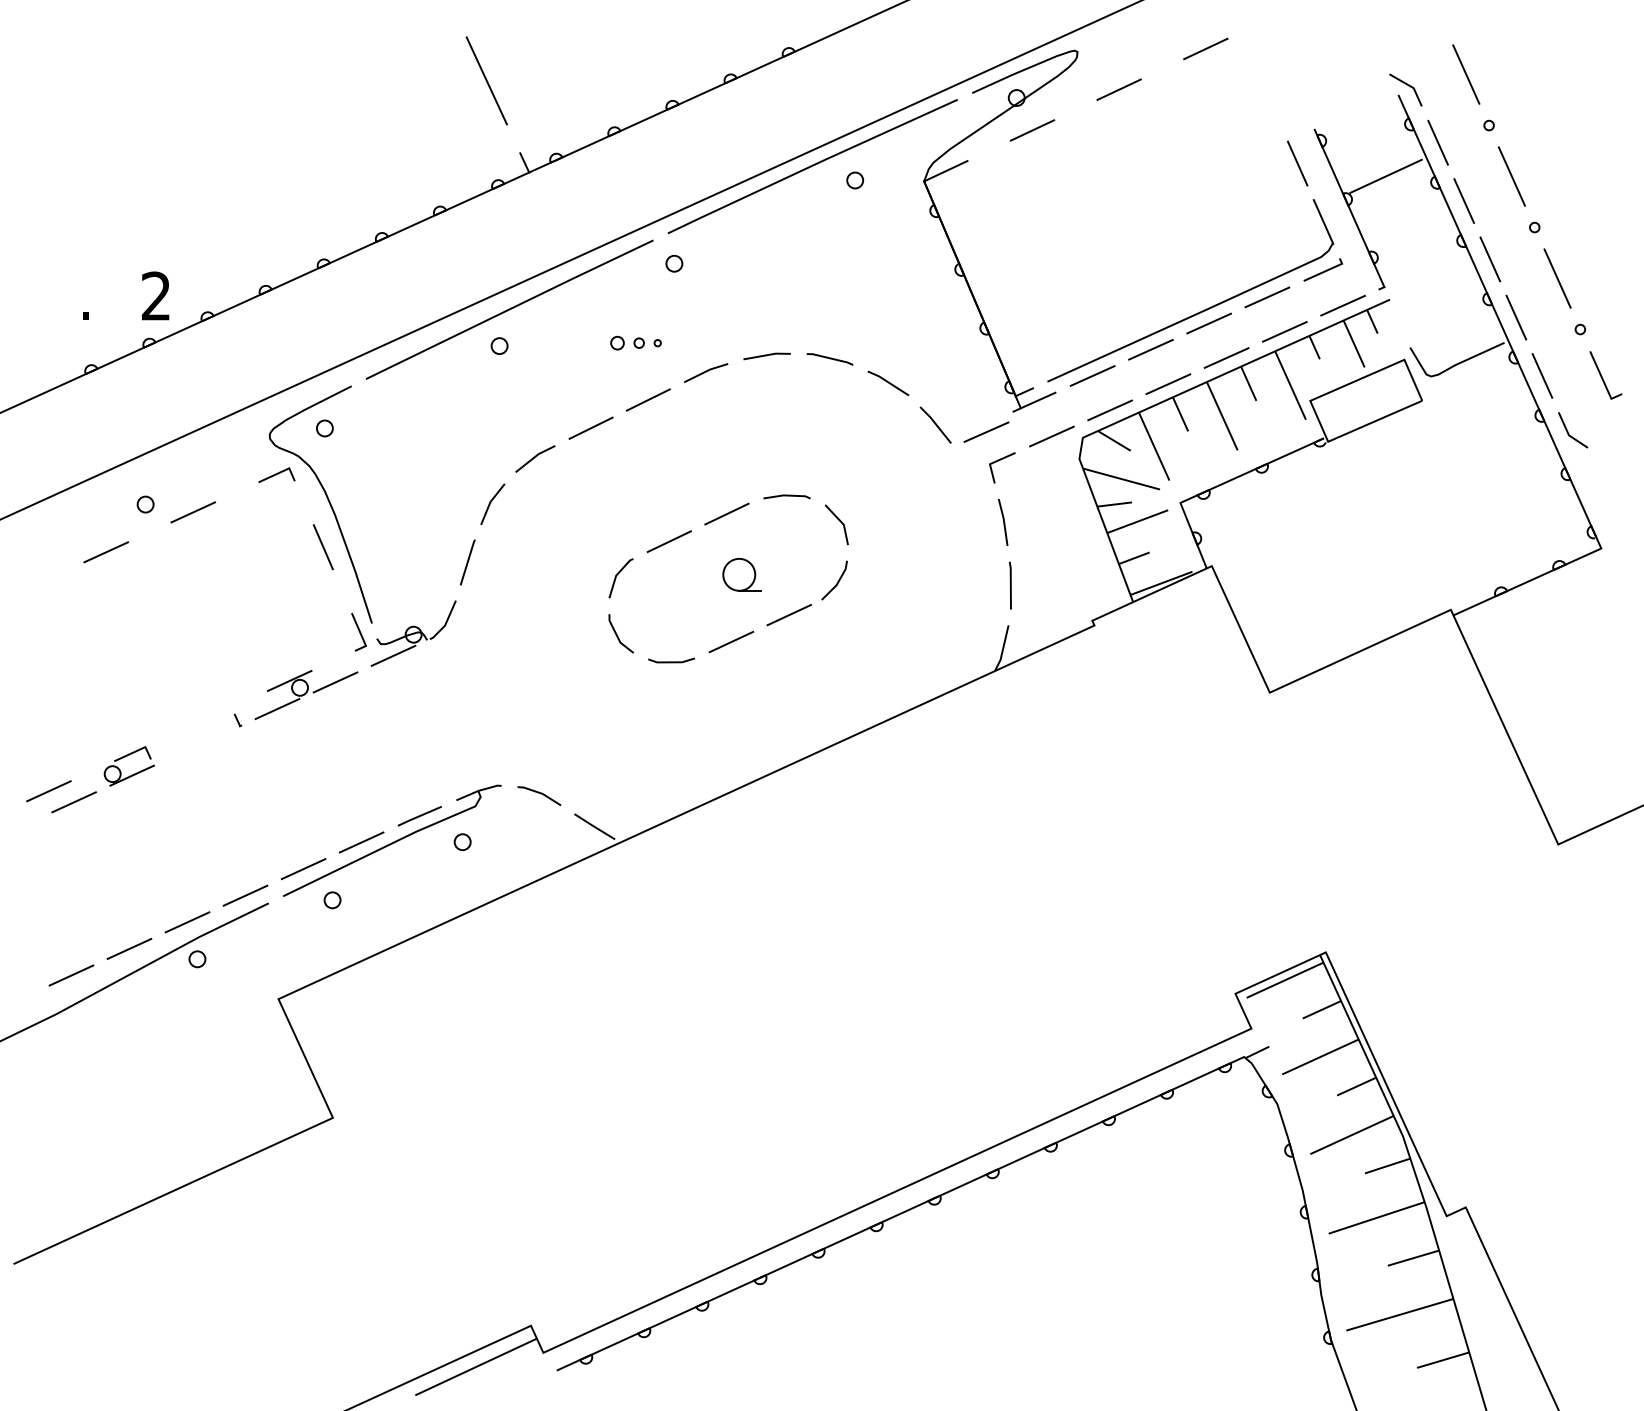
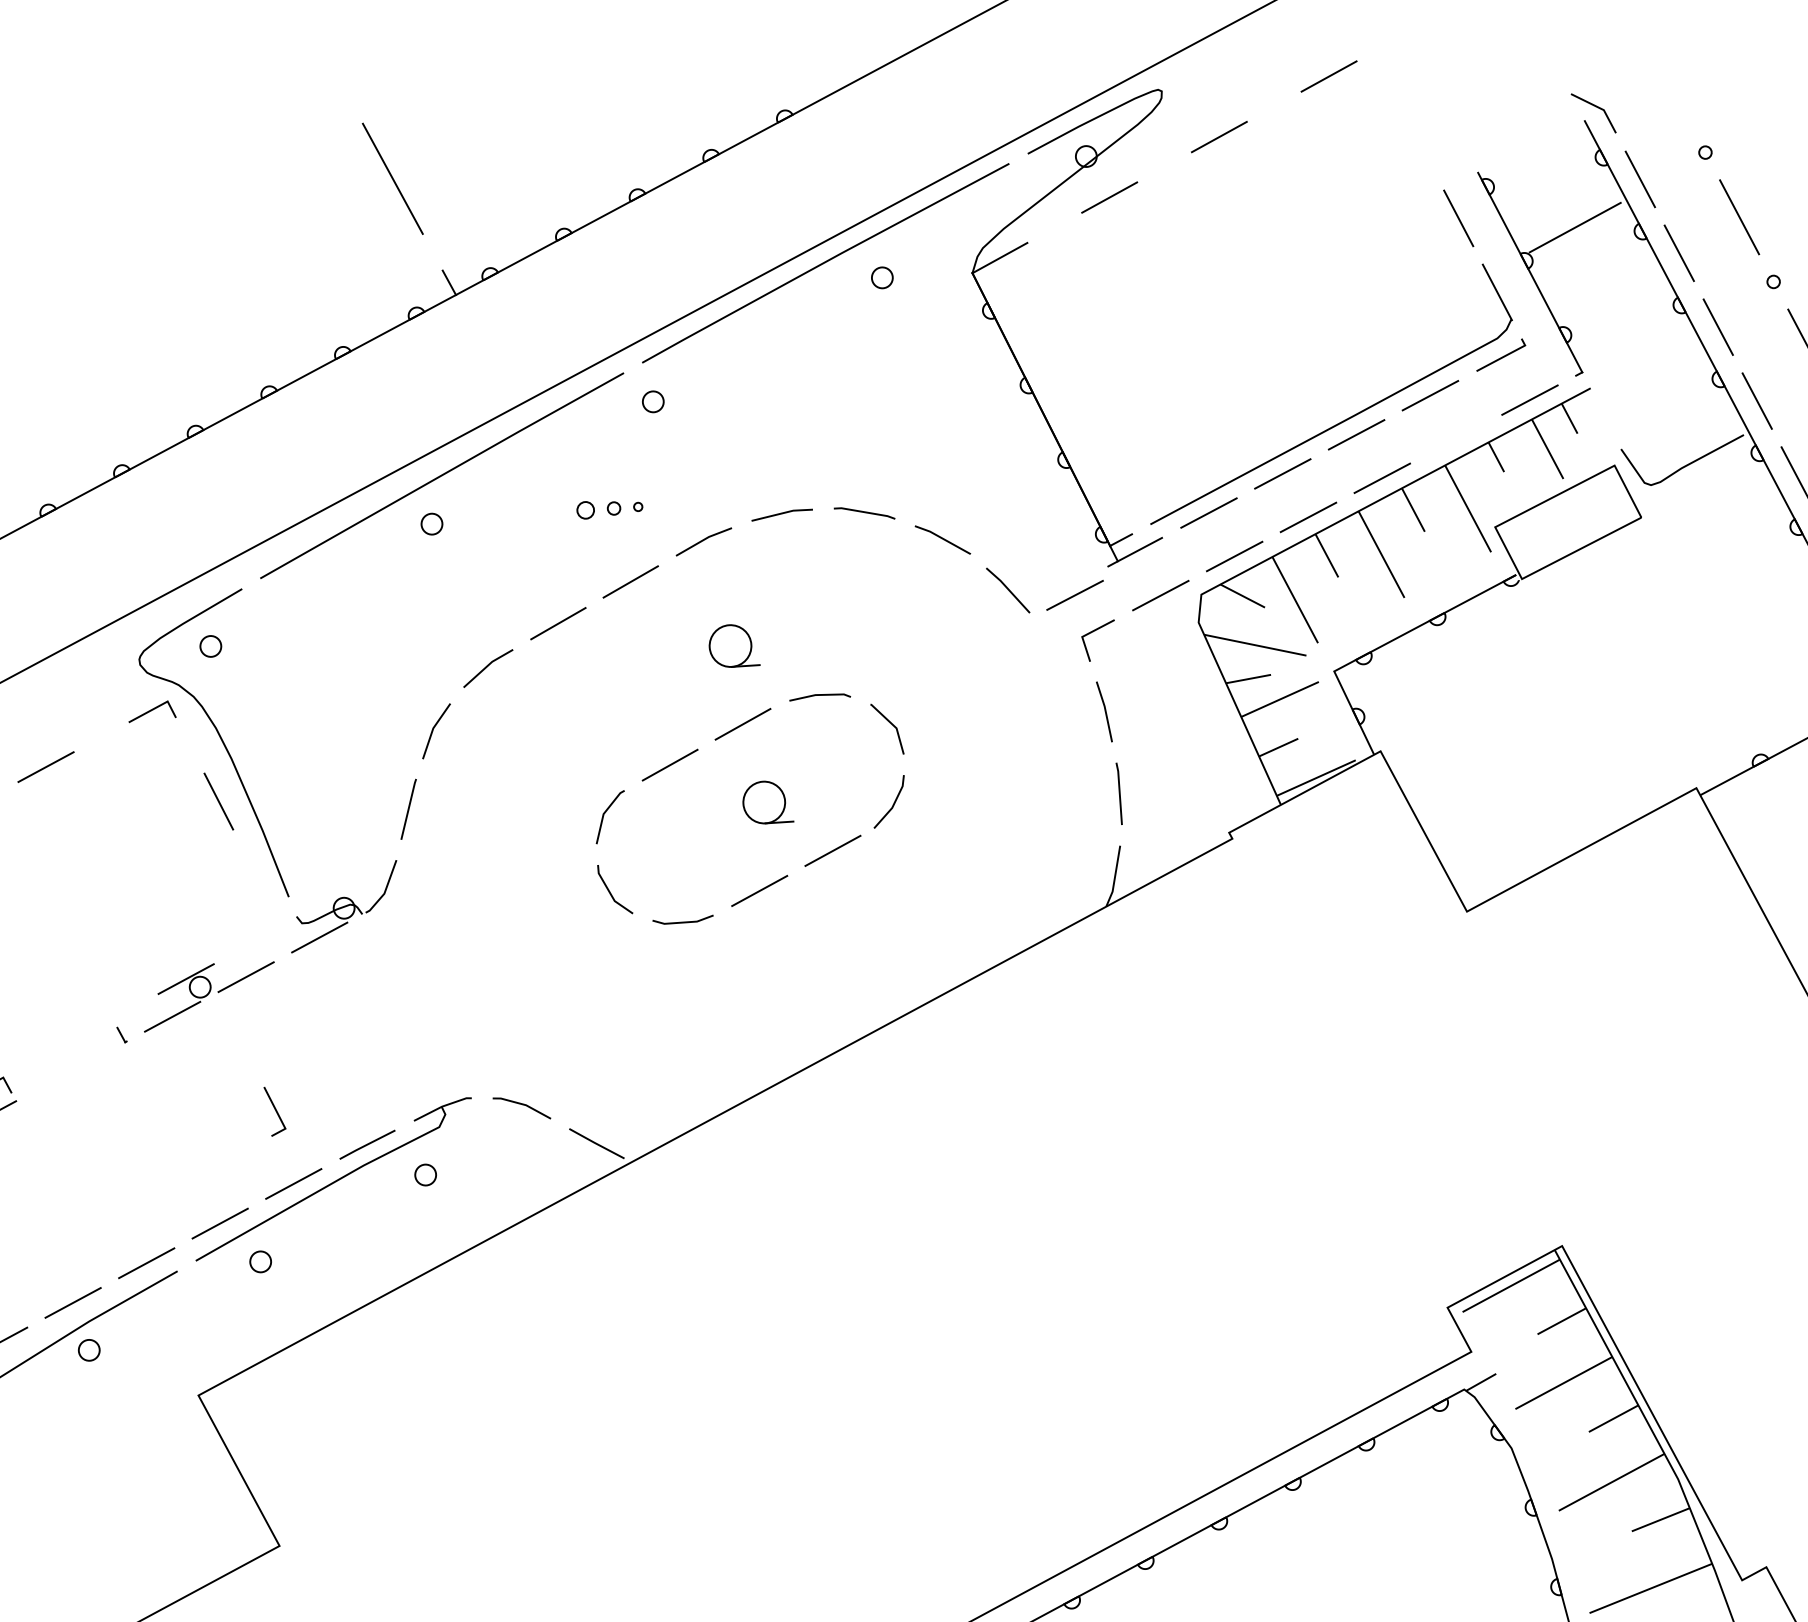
line: (1466, 74) -> (1671, 87), removed
line: (1284, 331) -> (1455, 438), removed
part: (723, 453) -> (733, 645), added
line: (358, 631) -> (274, 1110), moved

